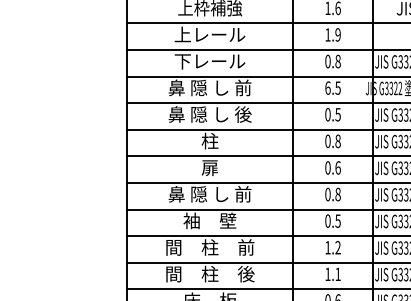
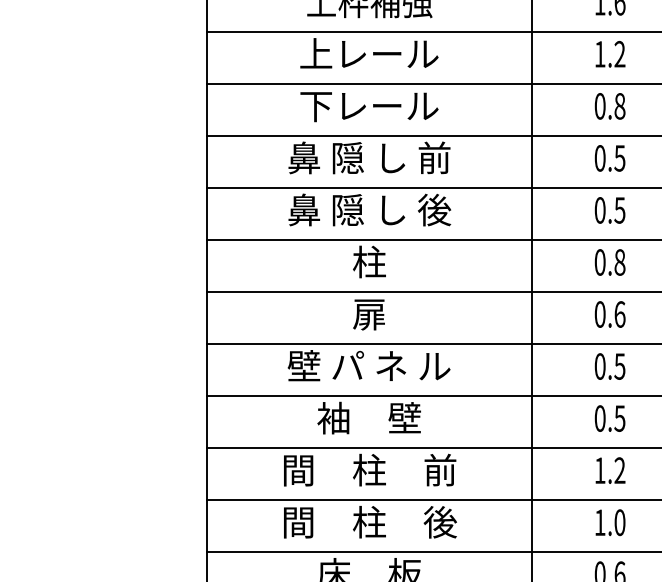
text: (337, 35) -> (618, 55), 1.9 -> 1.2
text: (327, 87) -> (599, 157), 6.5 -> 0.5
text: (337, 193) -> (618, 364), 0.8 -> 0.5
text: (209, 194) -> (368, 366), 鼻 隠 し 前 -> 壁 パ ネ ル
text: (337, 274) -> (618, 522), 1.1 -> 1.0

